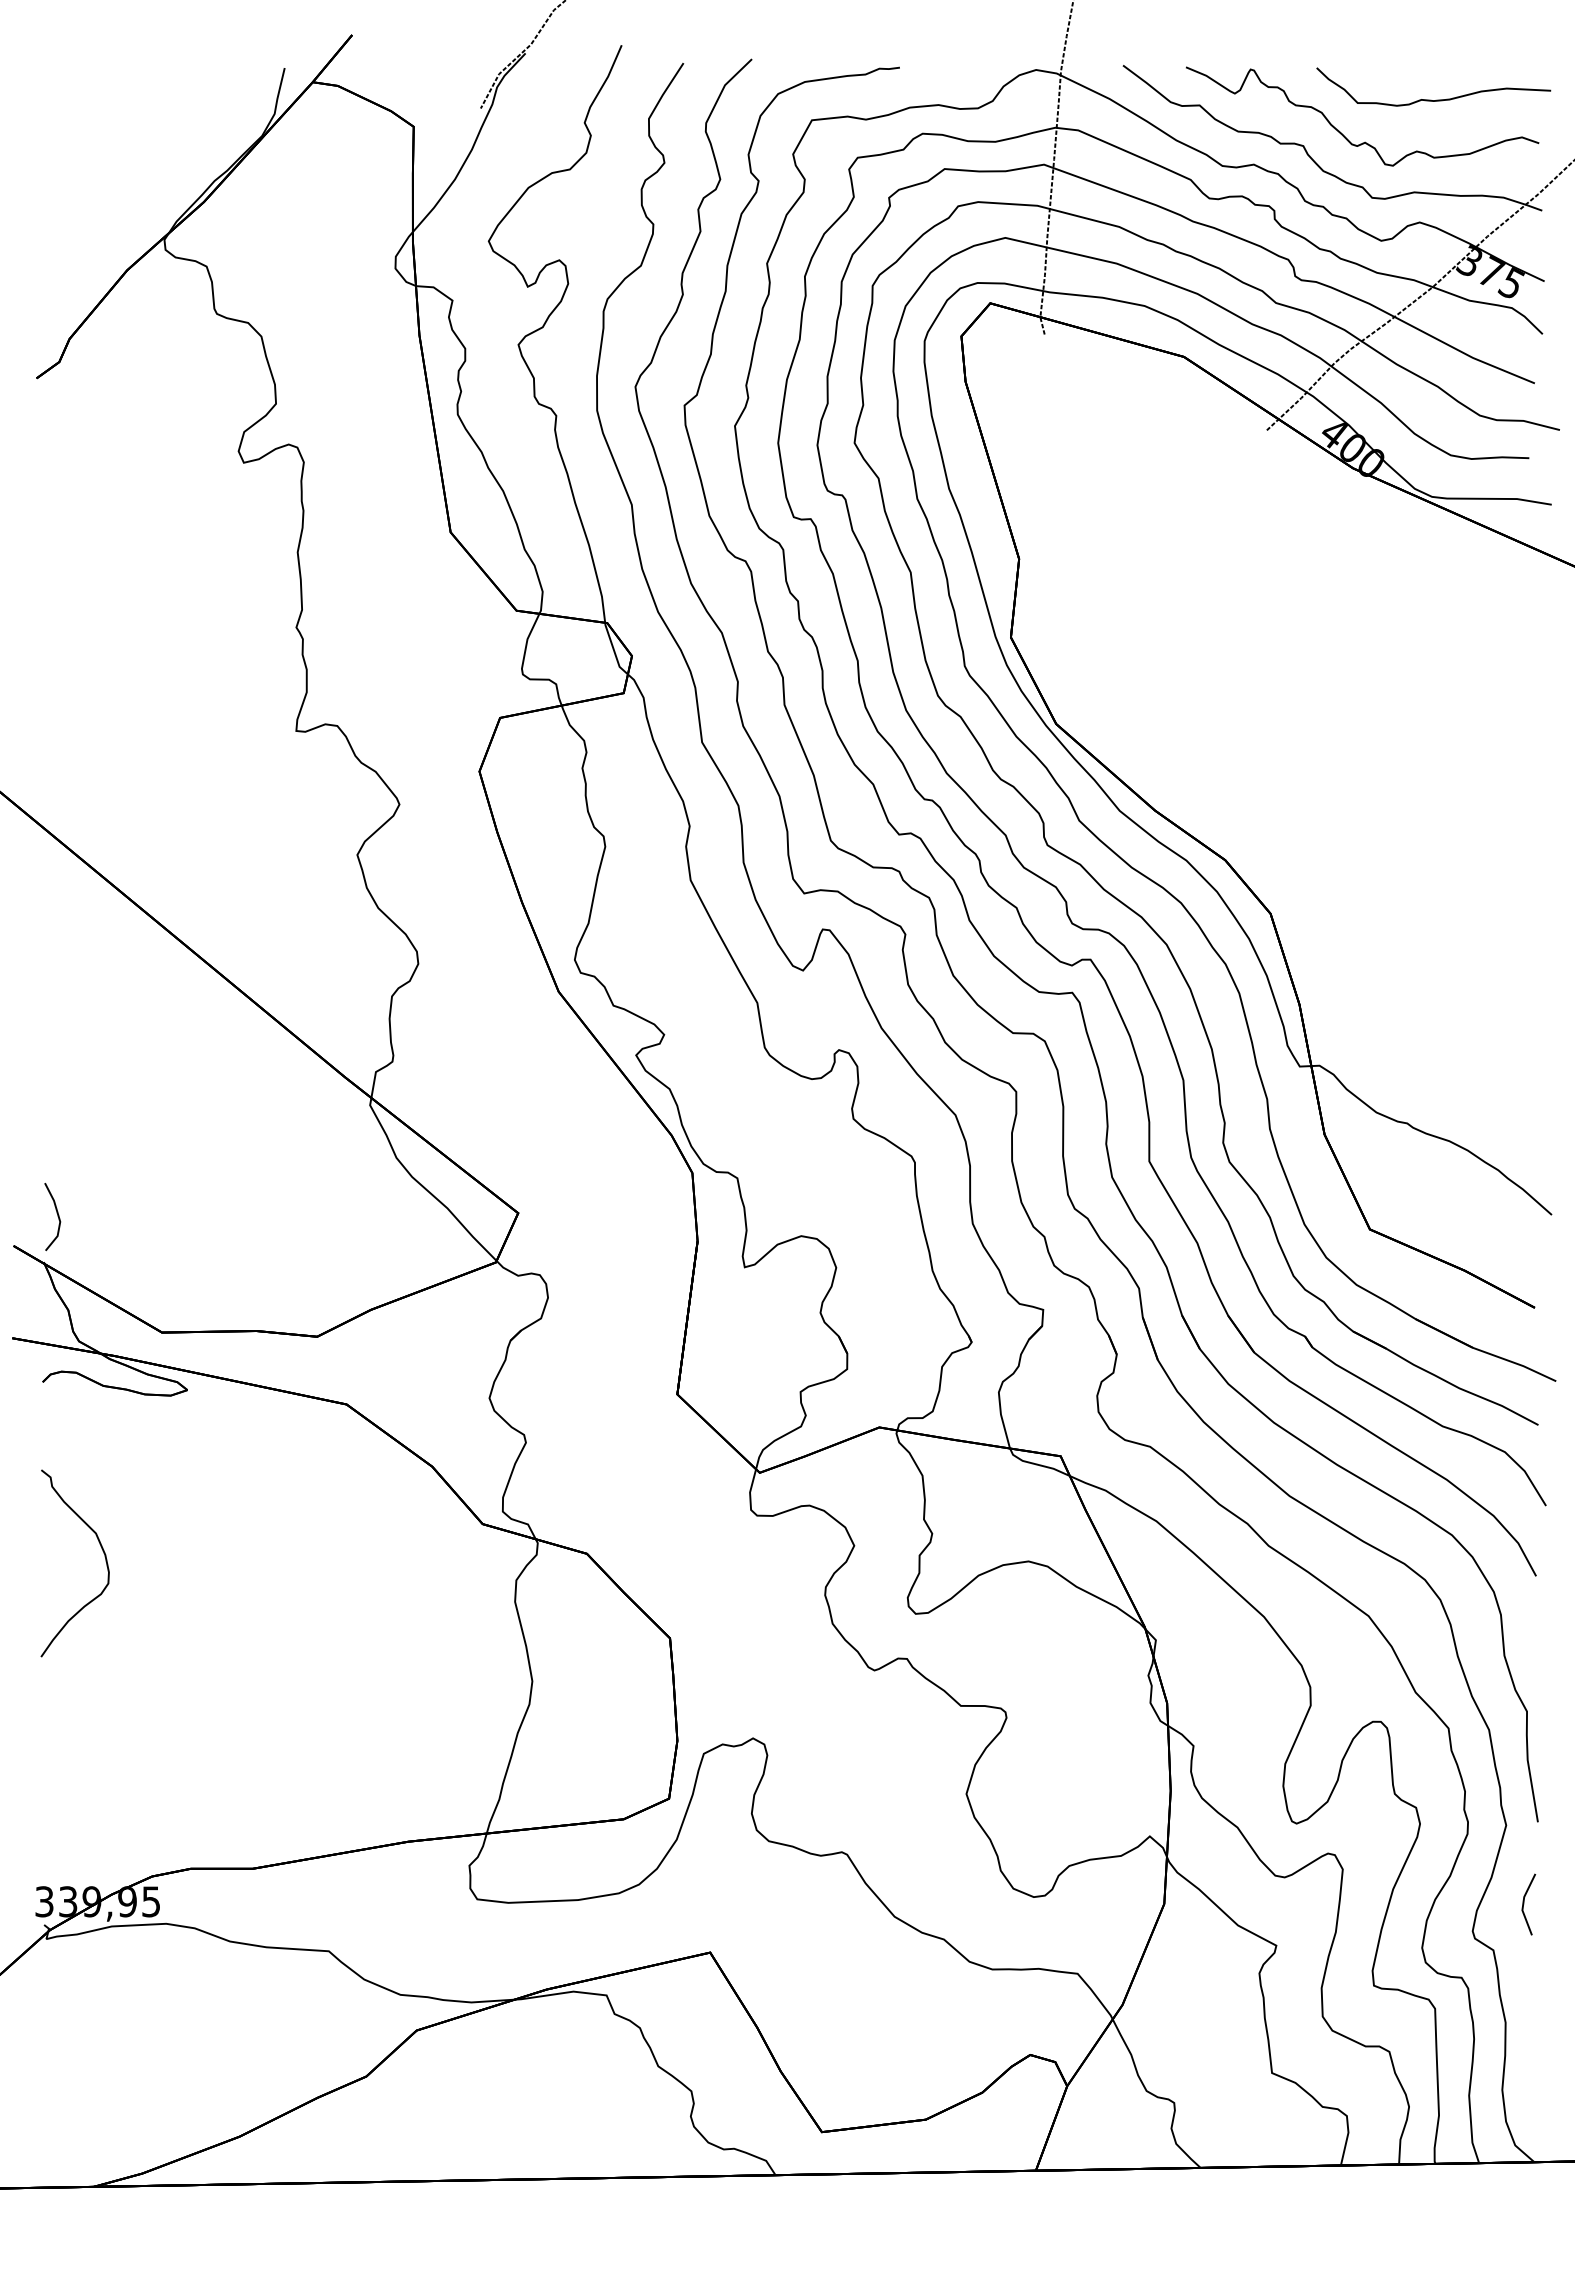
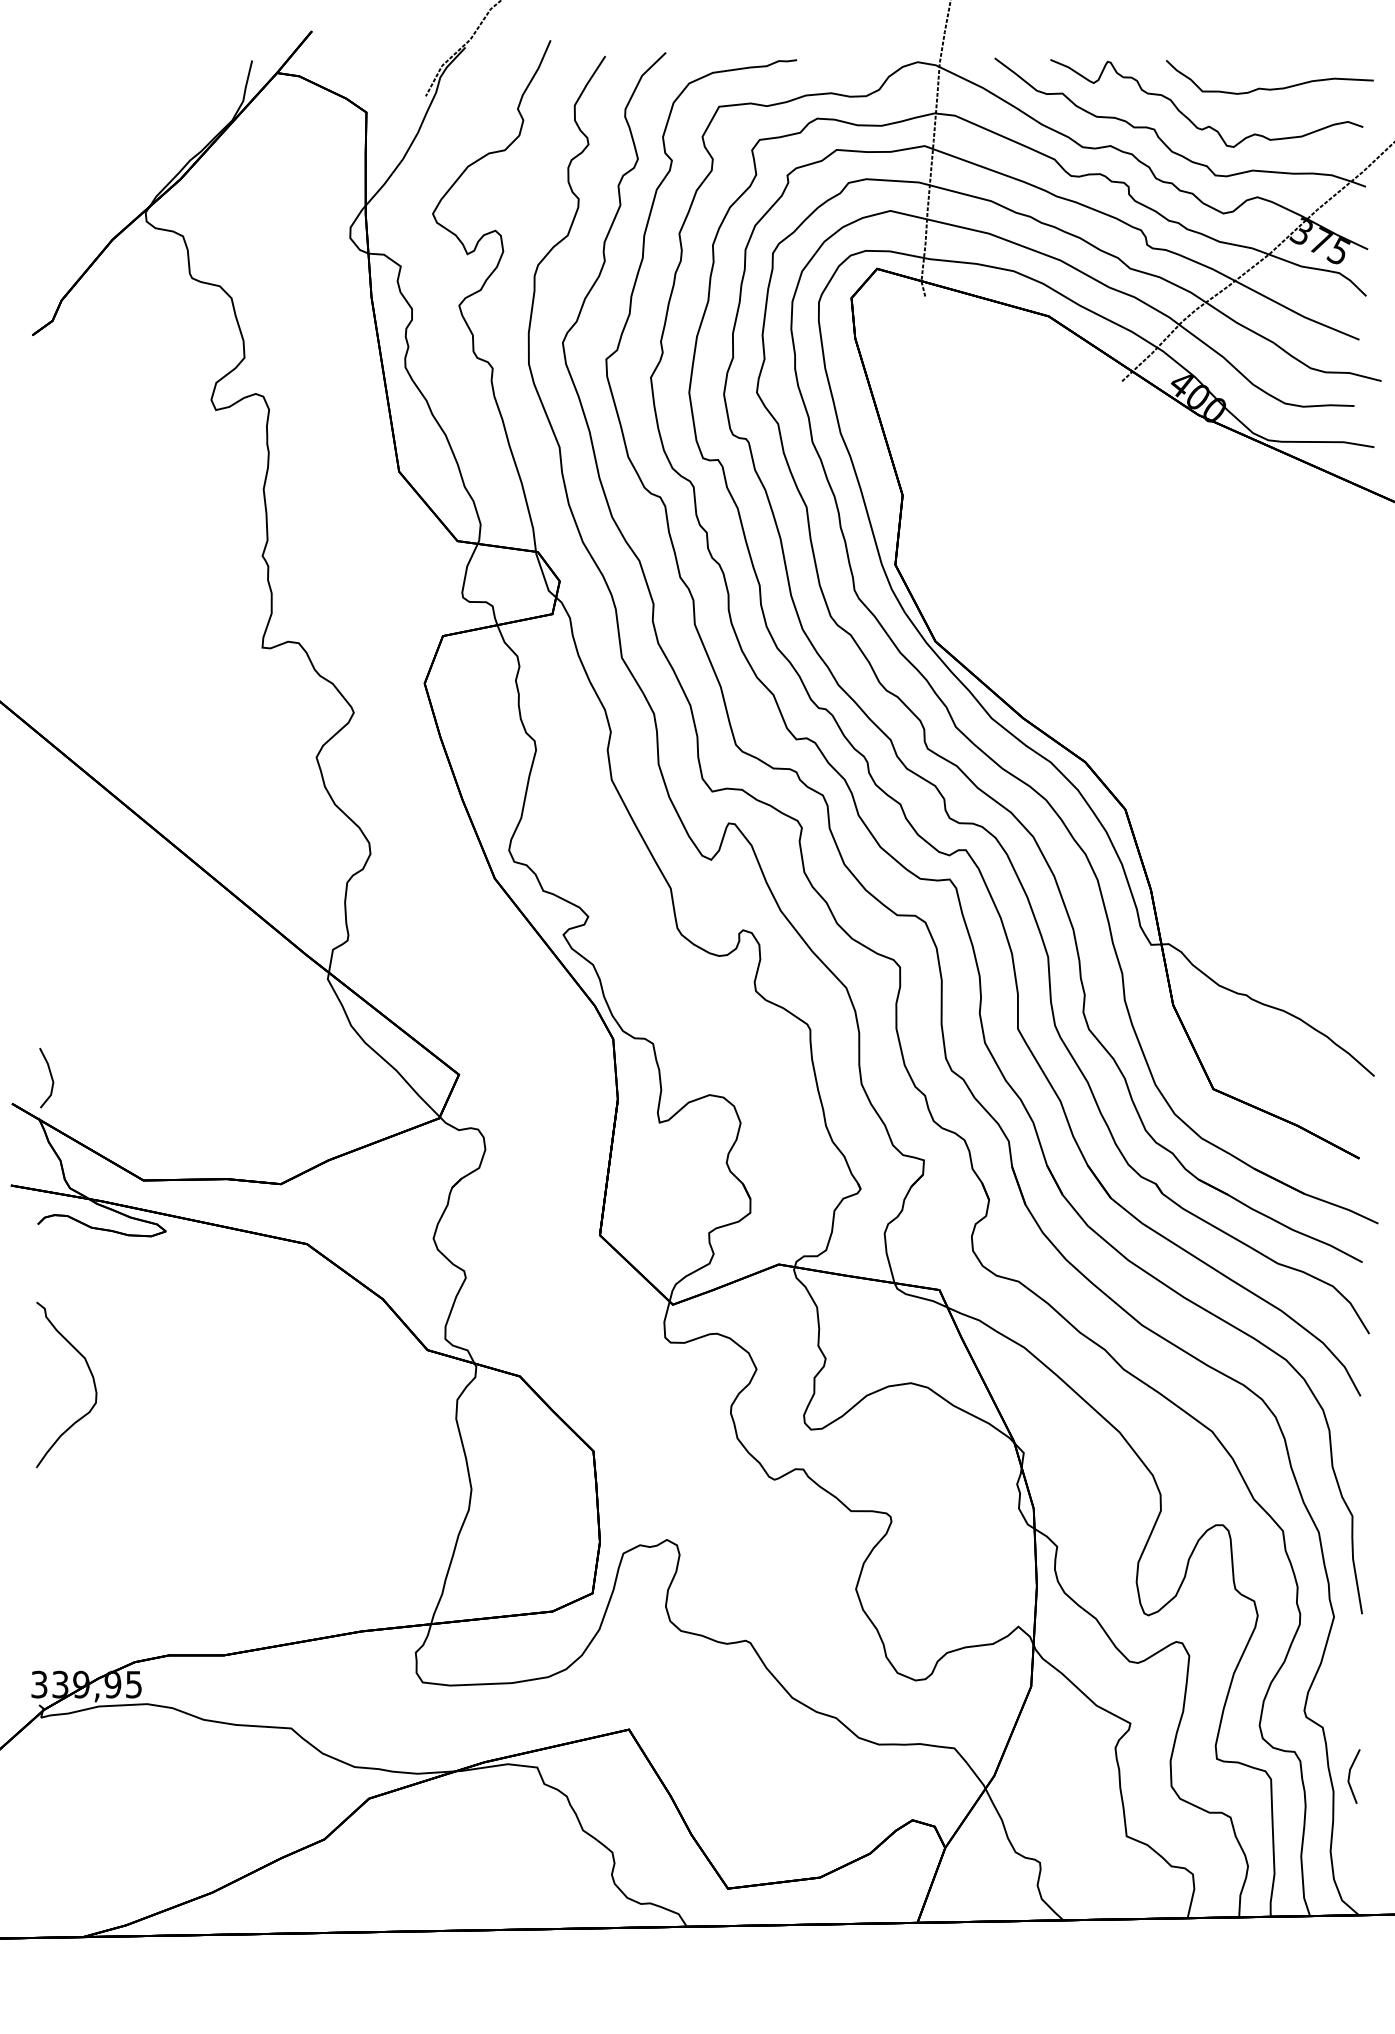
line: (1524, 1904) -> (1350, 1776), moved

